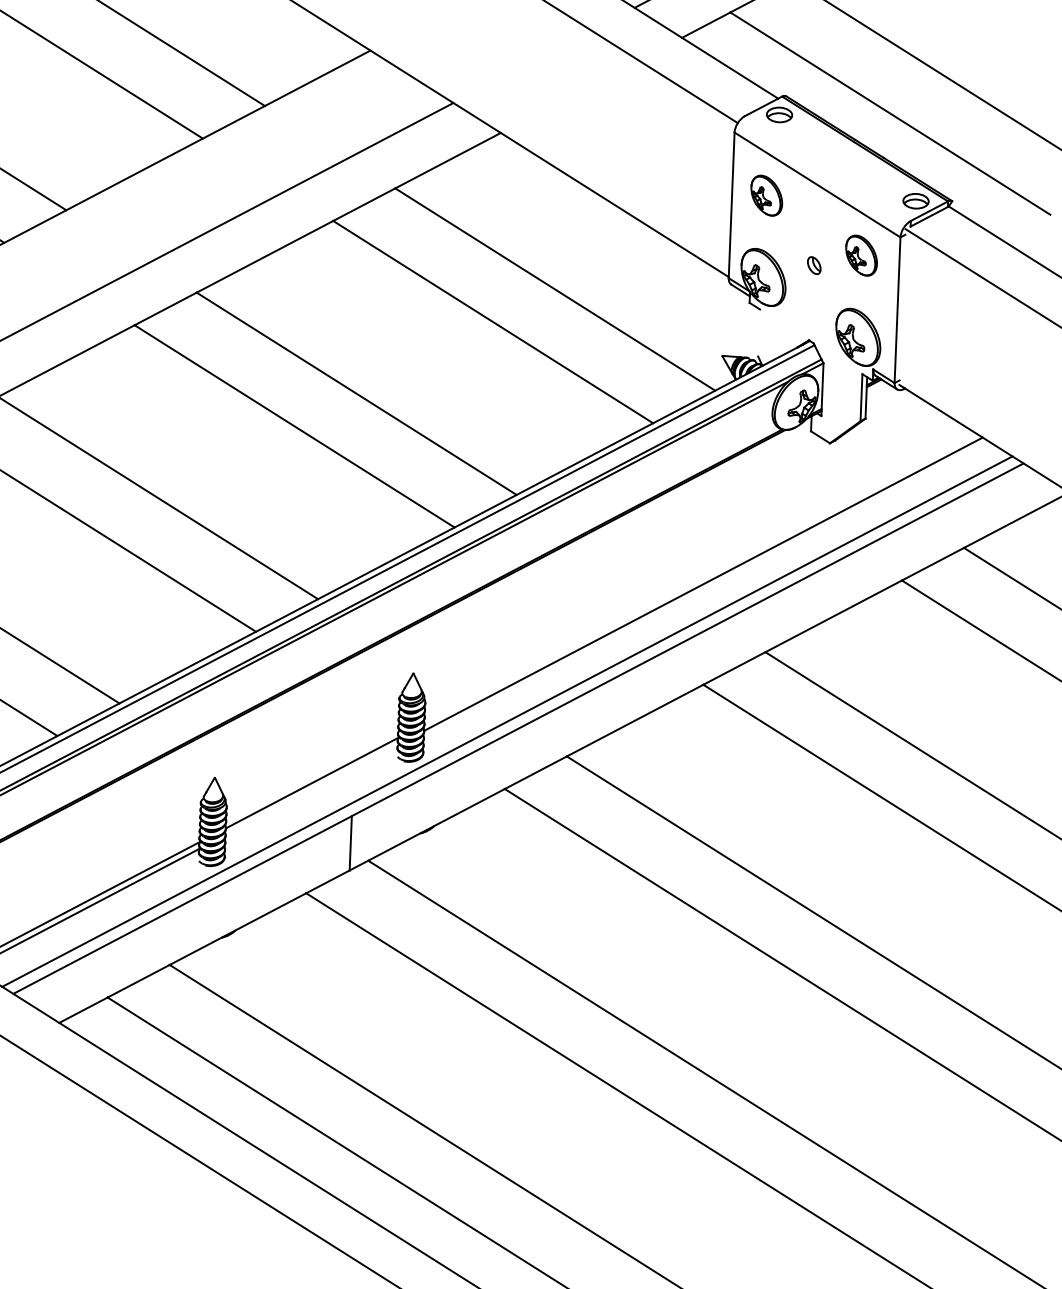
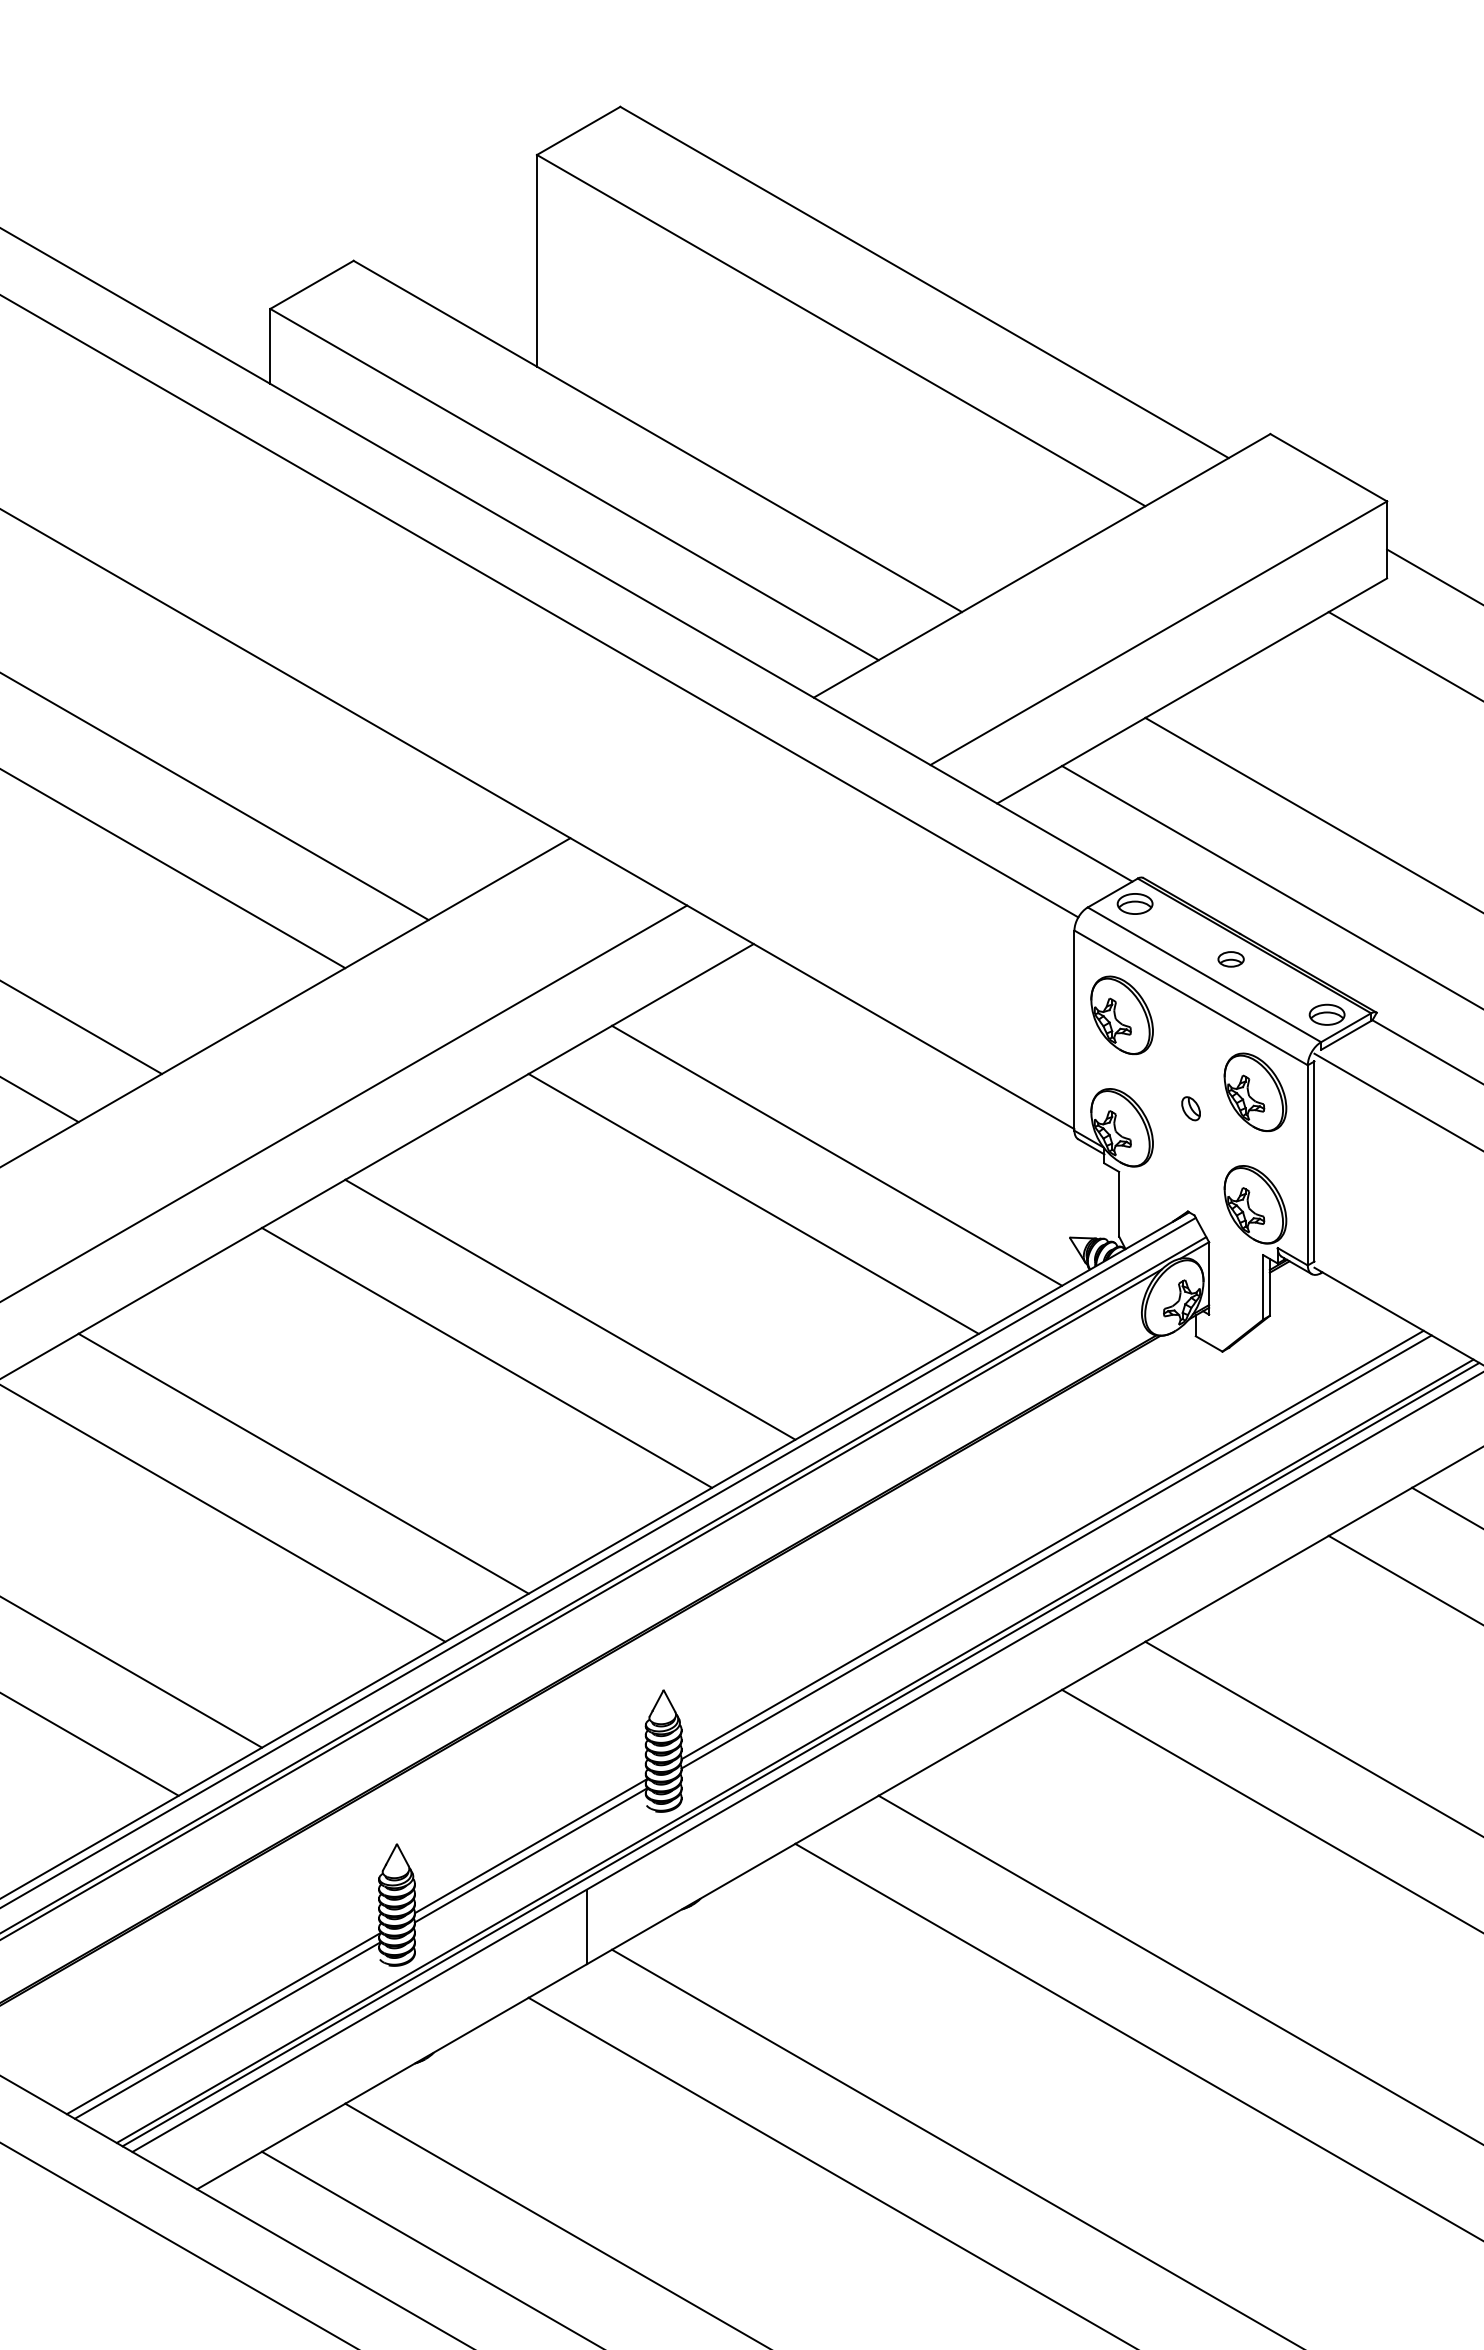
part: (847, 158) -> (1230, 959), added
line: (827, 168) -> (1204, 974), added
part: (766, 195) -> (1121, 1015), size x1.43
part: (861, 255) -> (1255, 1092), size x1.43
line: (902, 307) -> (1314, 1161), added
line: (759, 332) -> (1119, 1203), added
line: (700, 578) -> (1052, 1544), added
line: (511, 724) -> (800, 1754), added
line: (311, 789) -> (530, 1855), added

